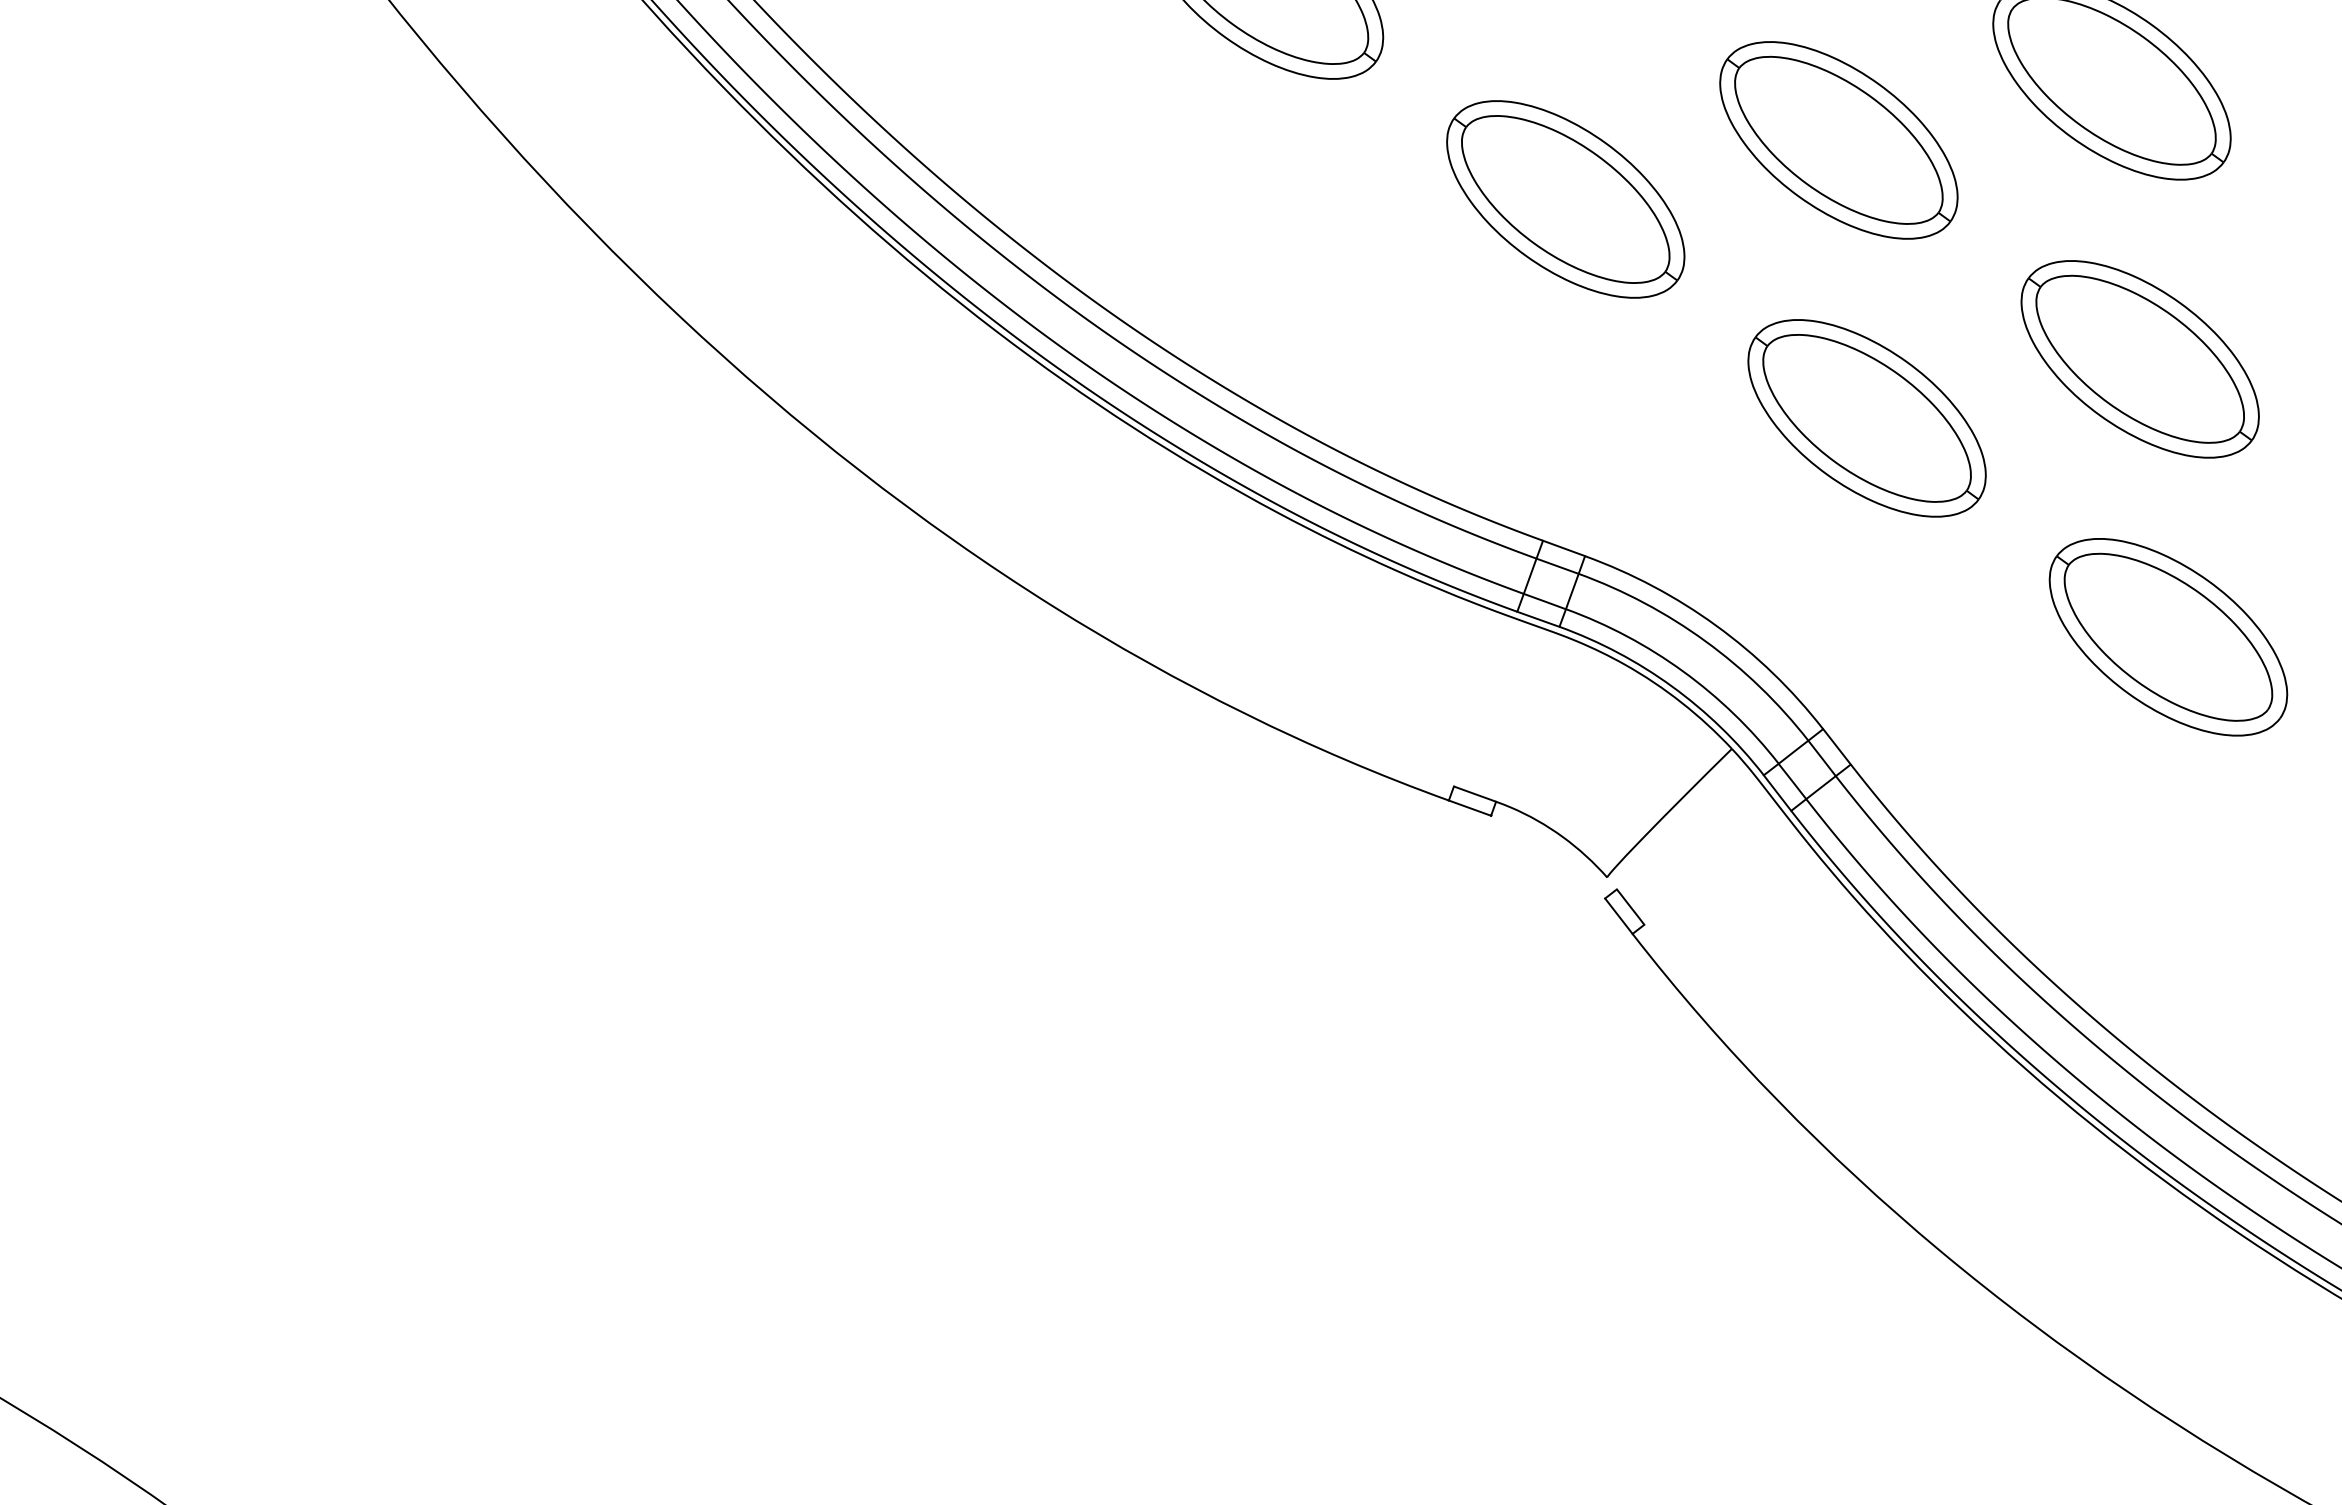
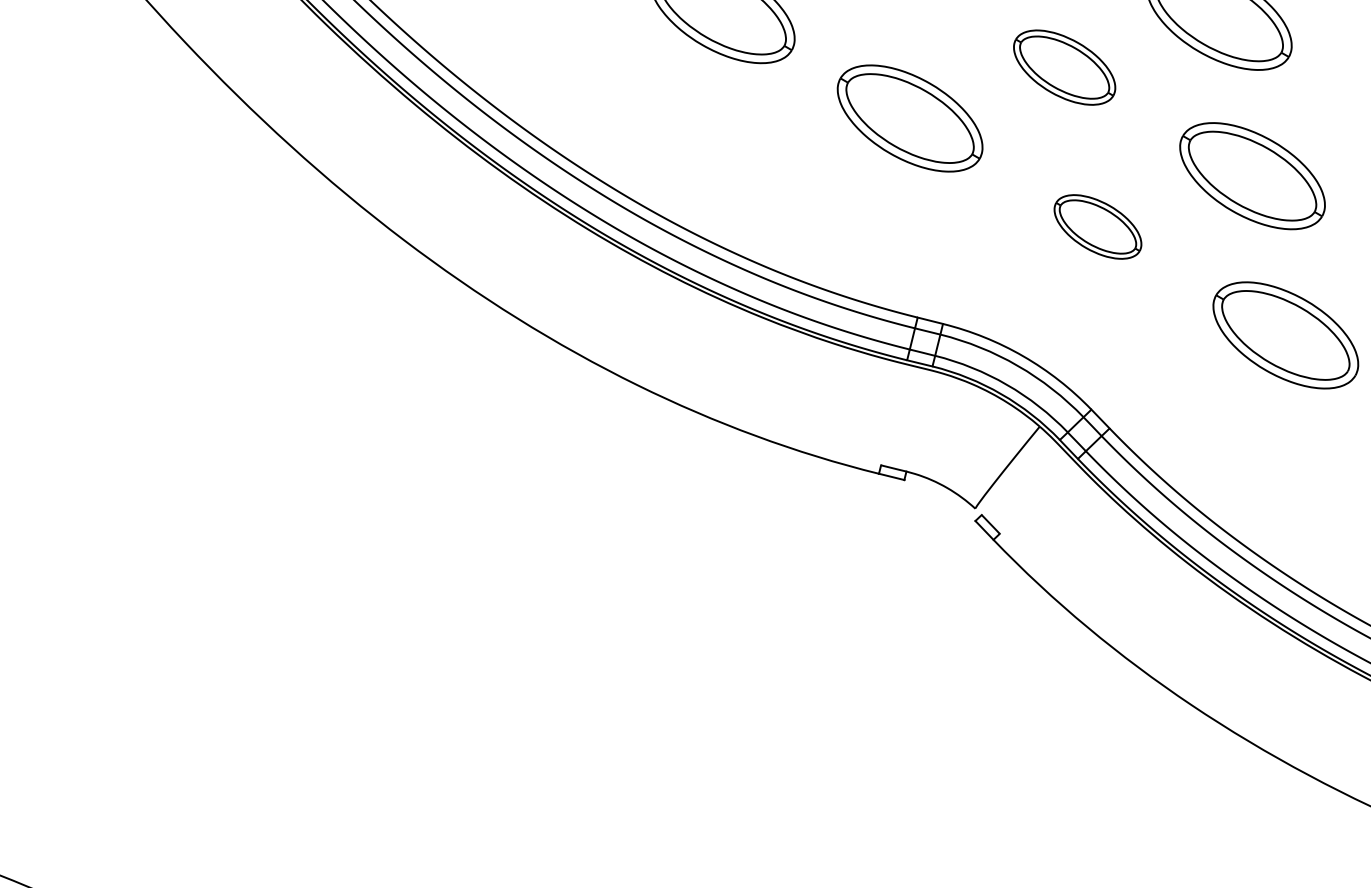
part: (1838, 140) -> (1064, 67), size x0.7
part: (1866, 417) -> (1097, 226), size x0.6

